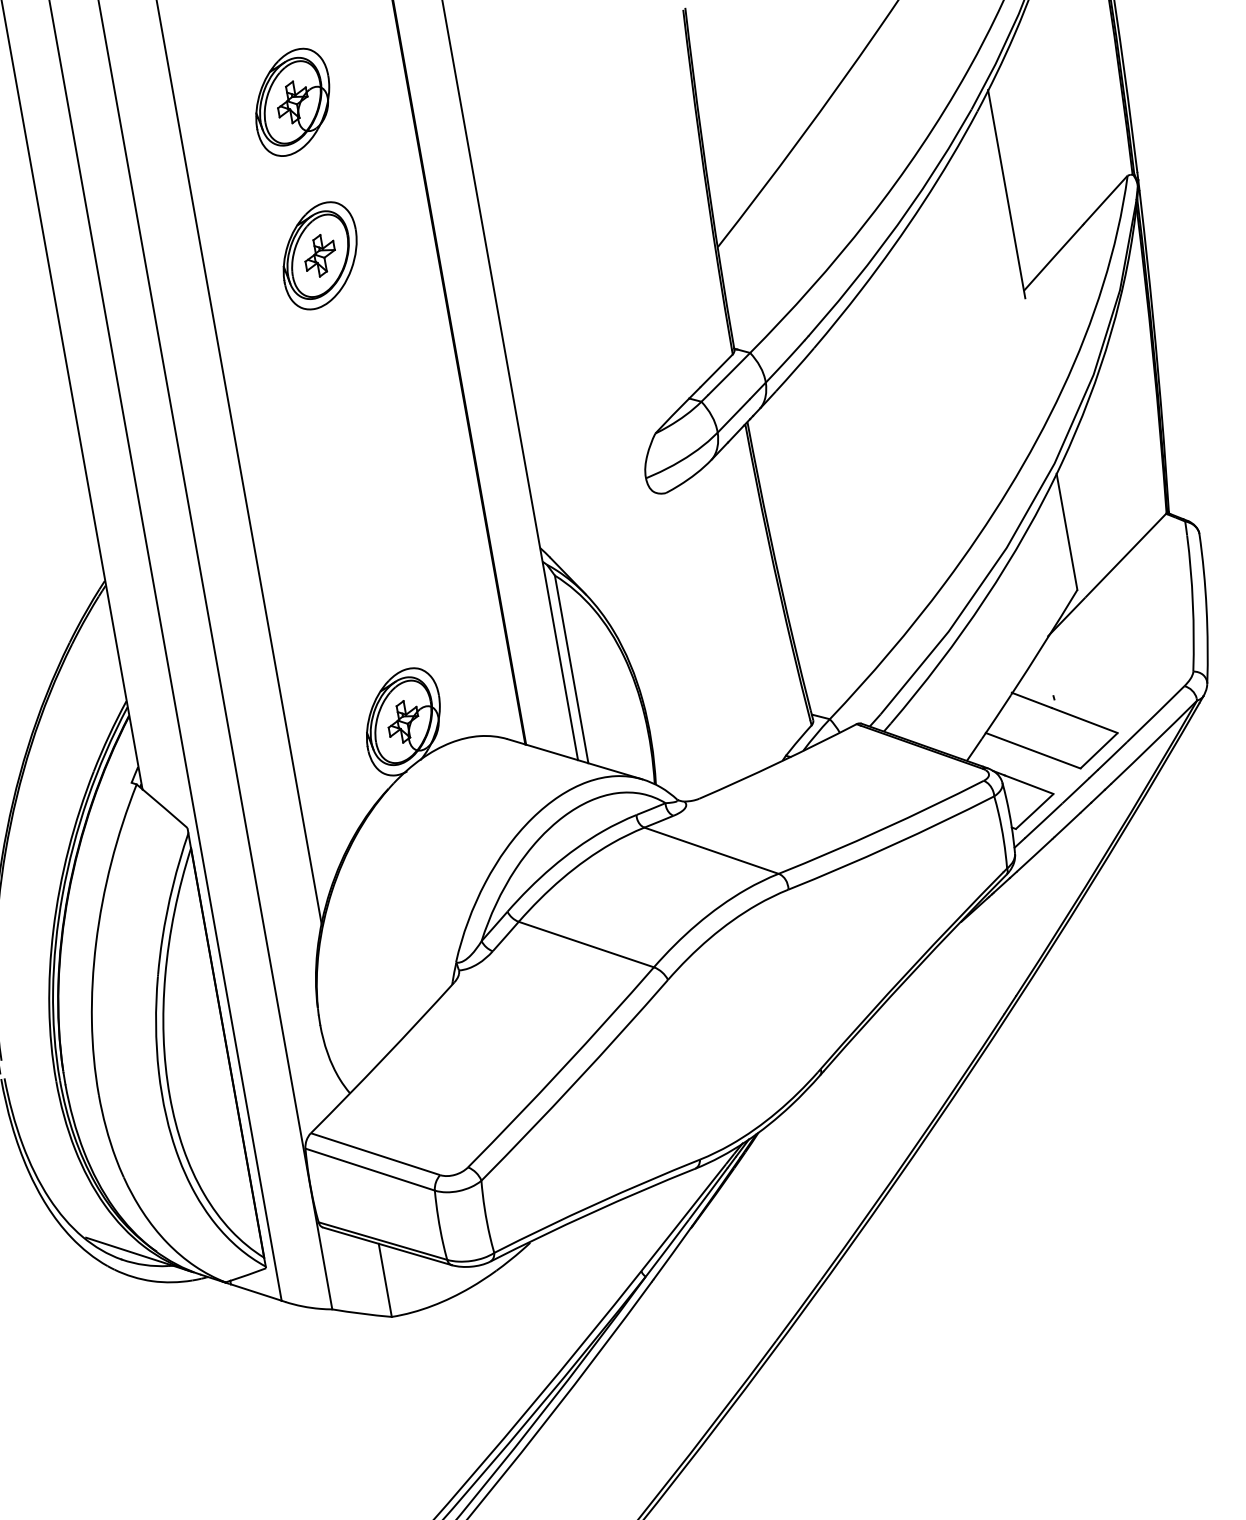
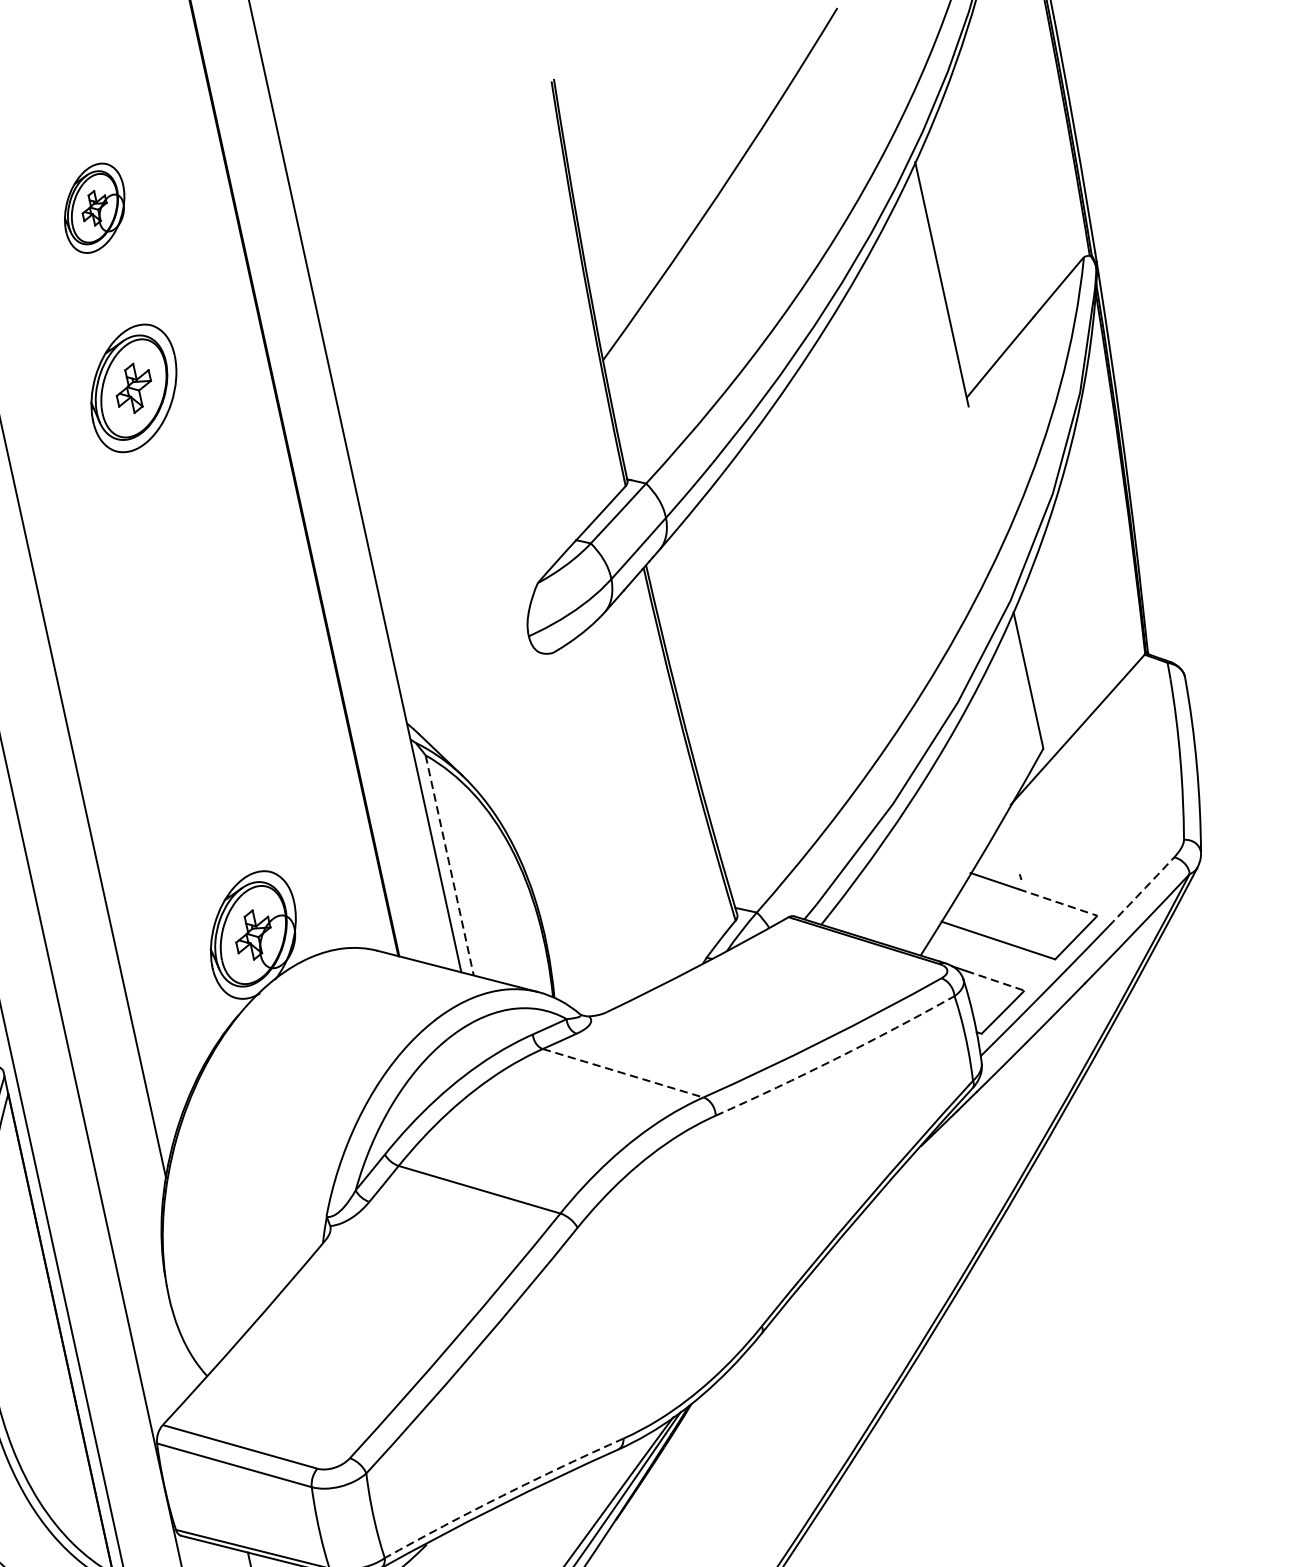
part: (292, 101) -> (94, 207), size x0.7
line: (571, 669) -> (449, 865), solid -> dashed
arc: (1155, 714) -> (1141, 892), solid -> dashed
line: (1085, 720) -> (1058, 902), solid -> dashed
line: (1029, 784) -> (995, 980), solid -> dashed
arc: (892, 845) -> (836, 1058), solid -> dashed
line: (711, 850) -> (623, 1072), solid -> dashed
arc: (596, 1203) -> (503, 1495), solid -> dashed

